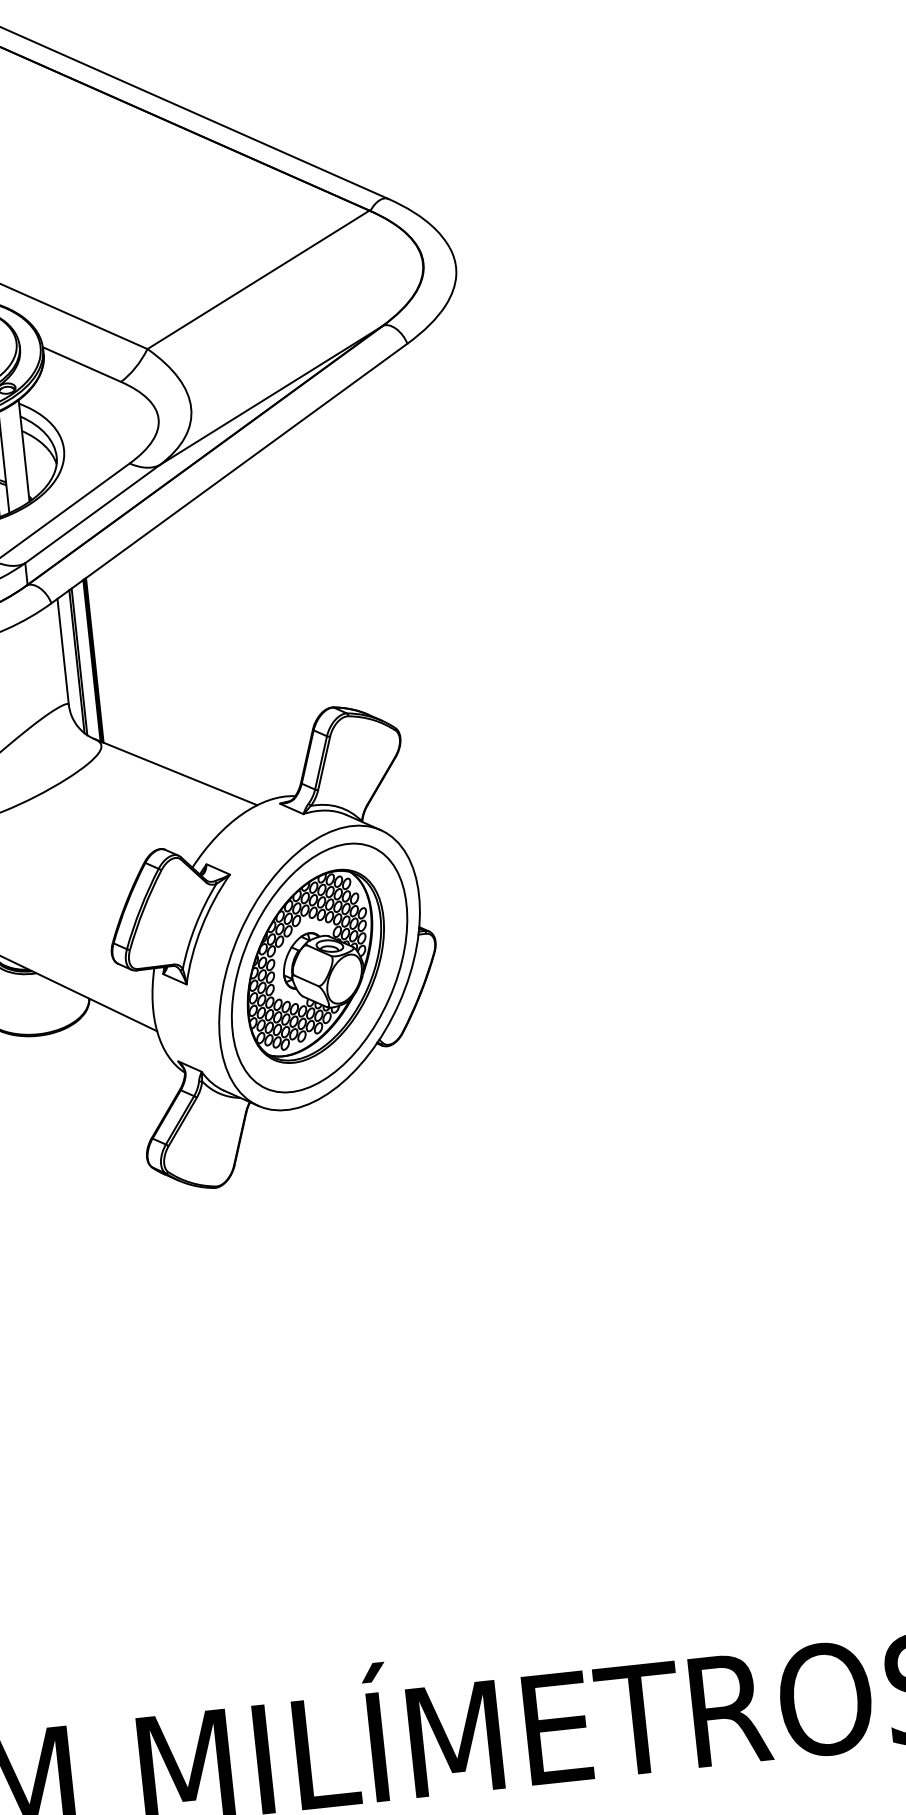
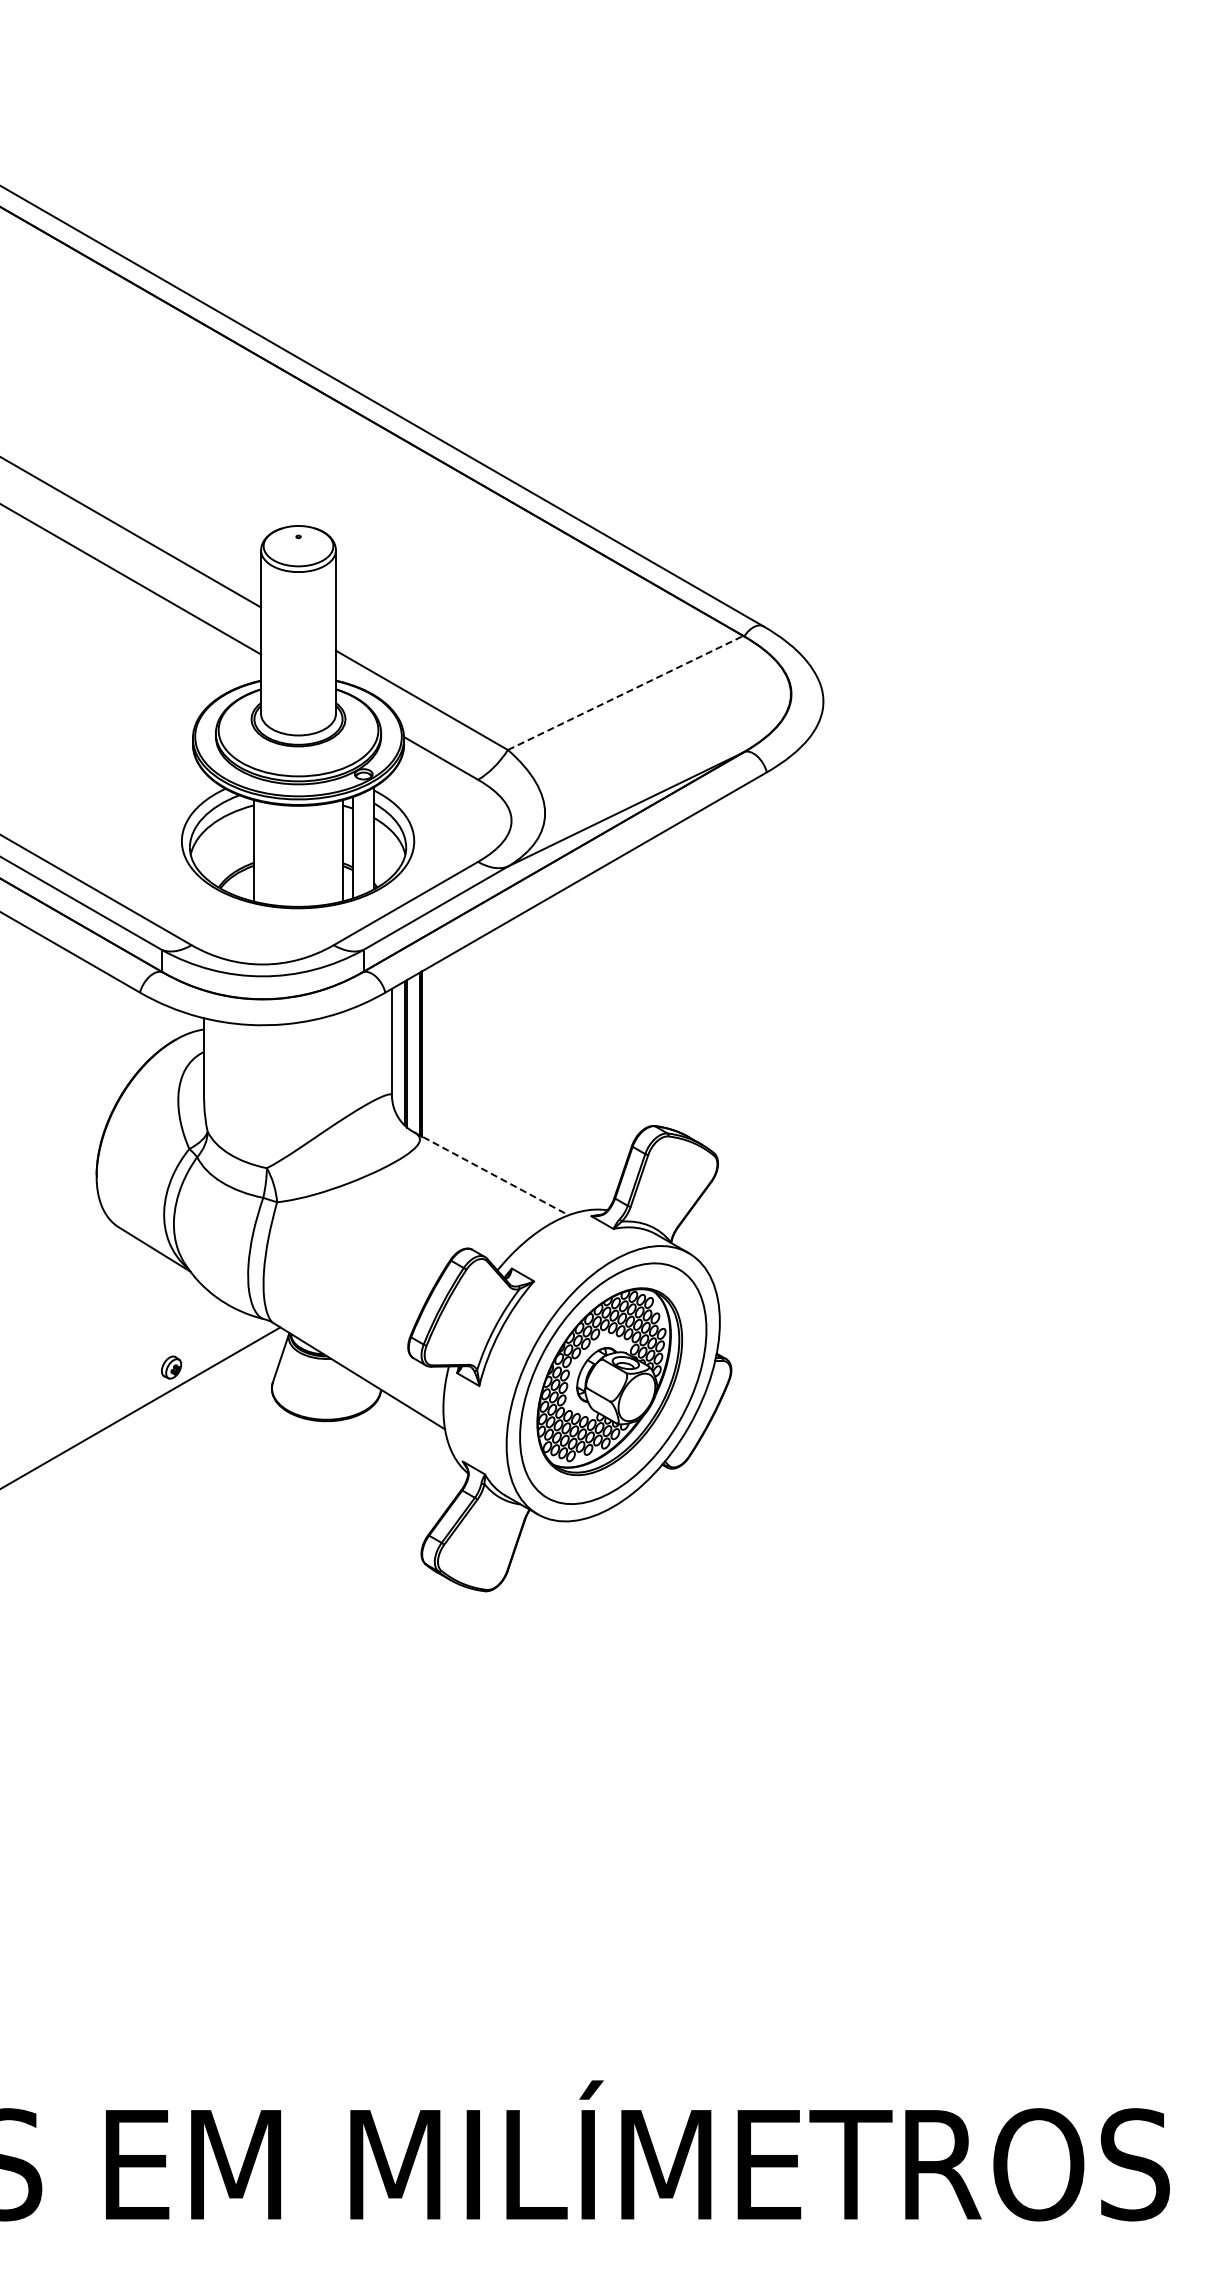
line: (258, 279) -> (625, 692), solid -> dashed
line: (176, 771) -> (491, 1173), solid -> dashed

